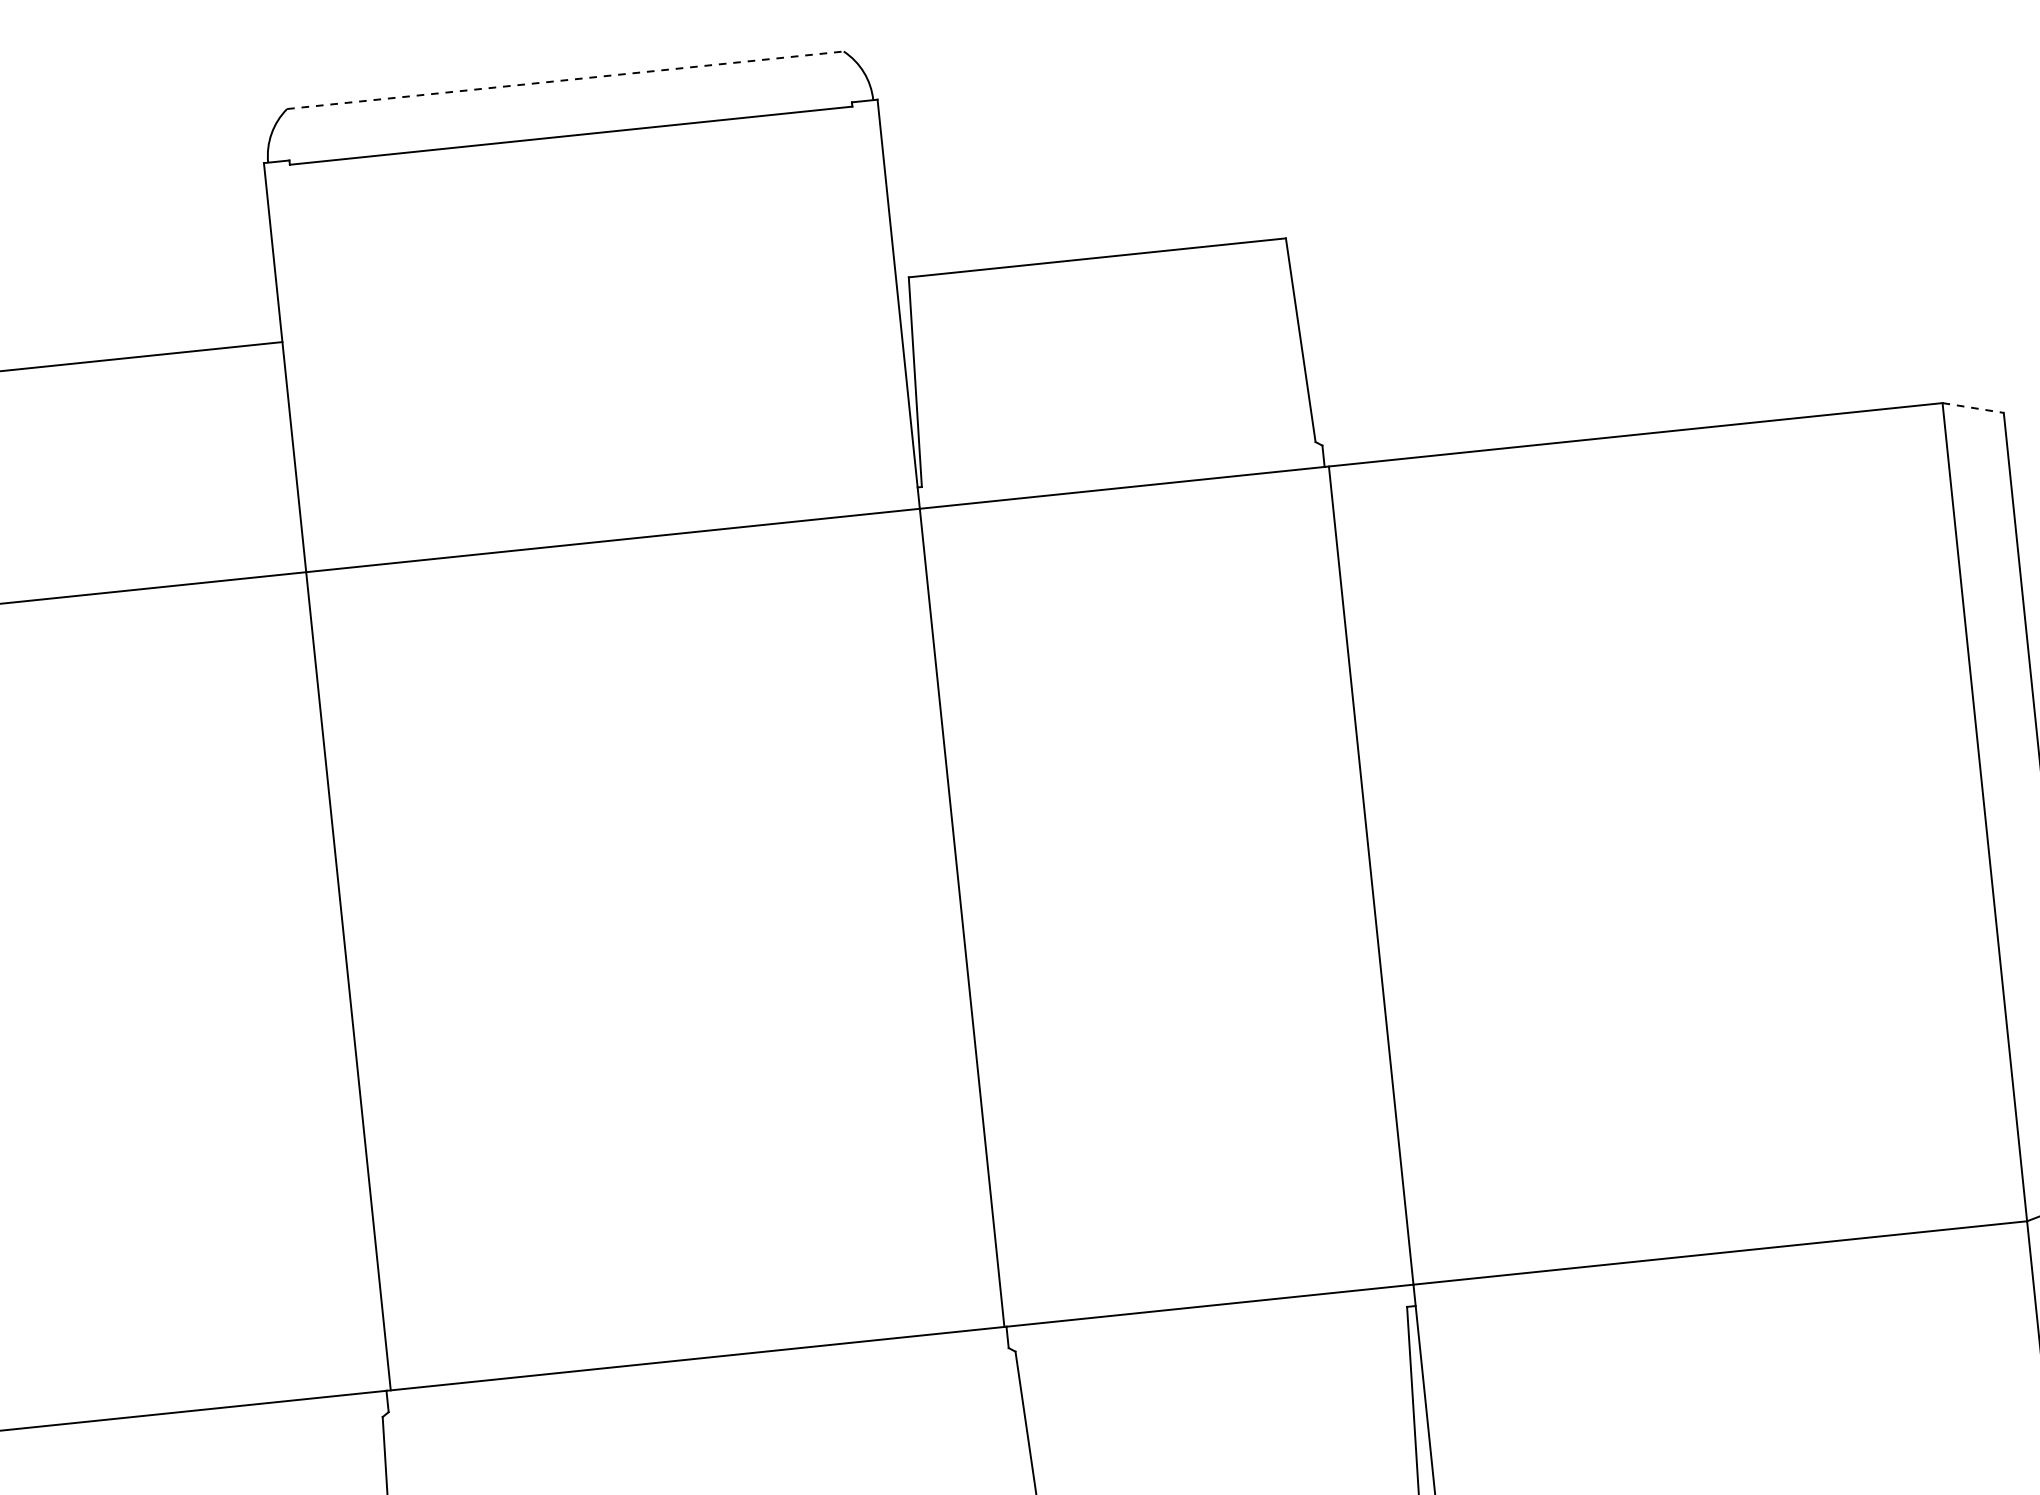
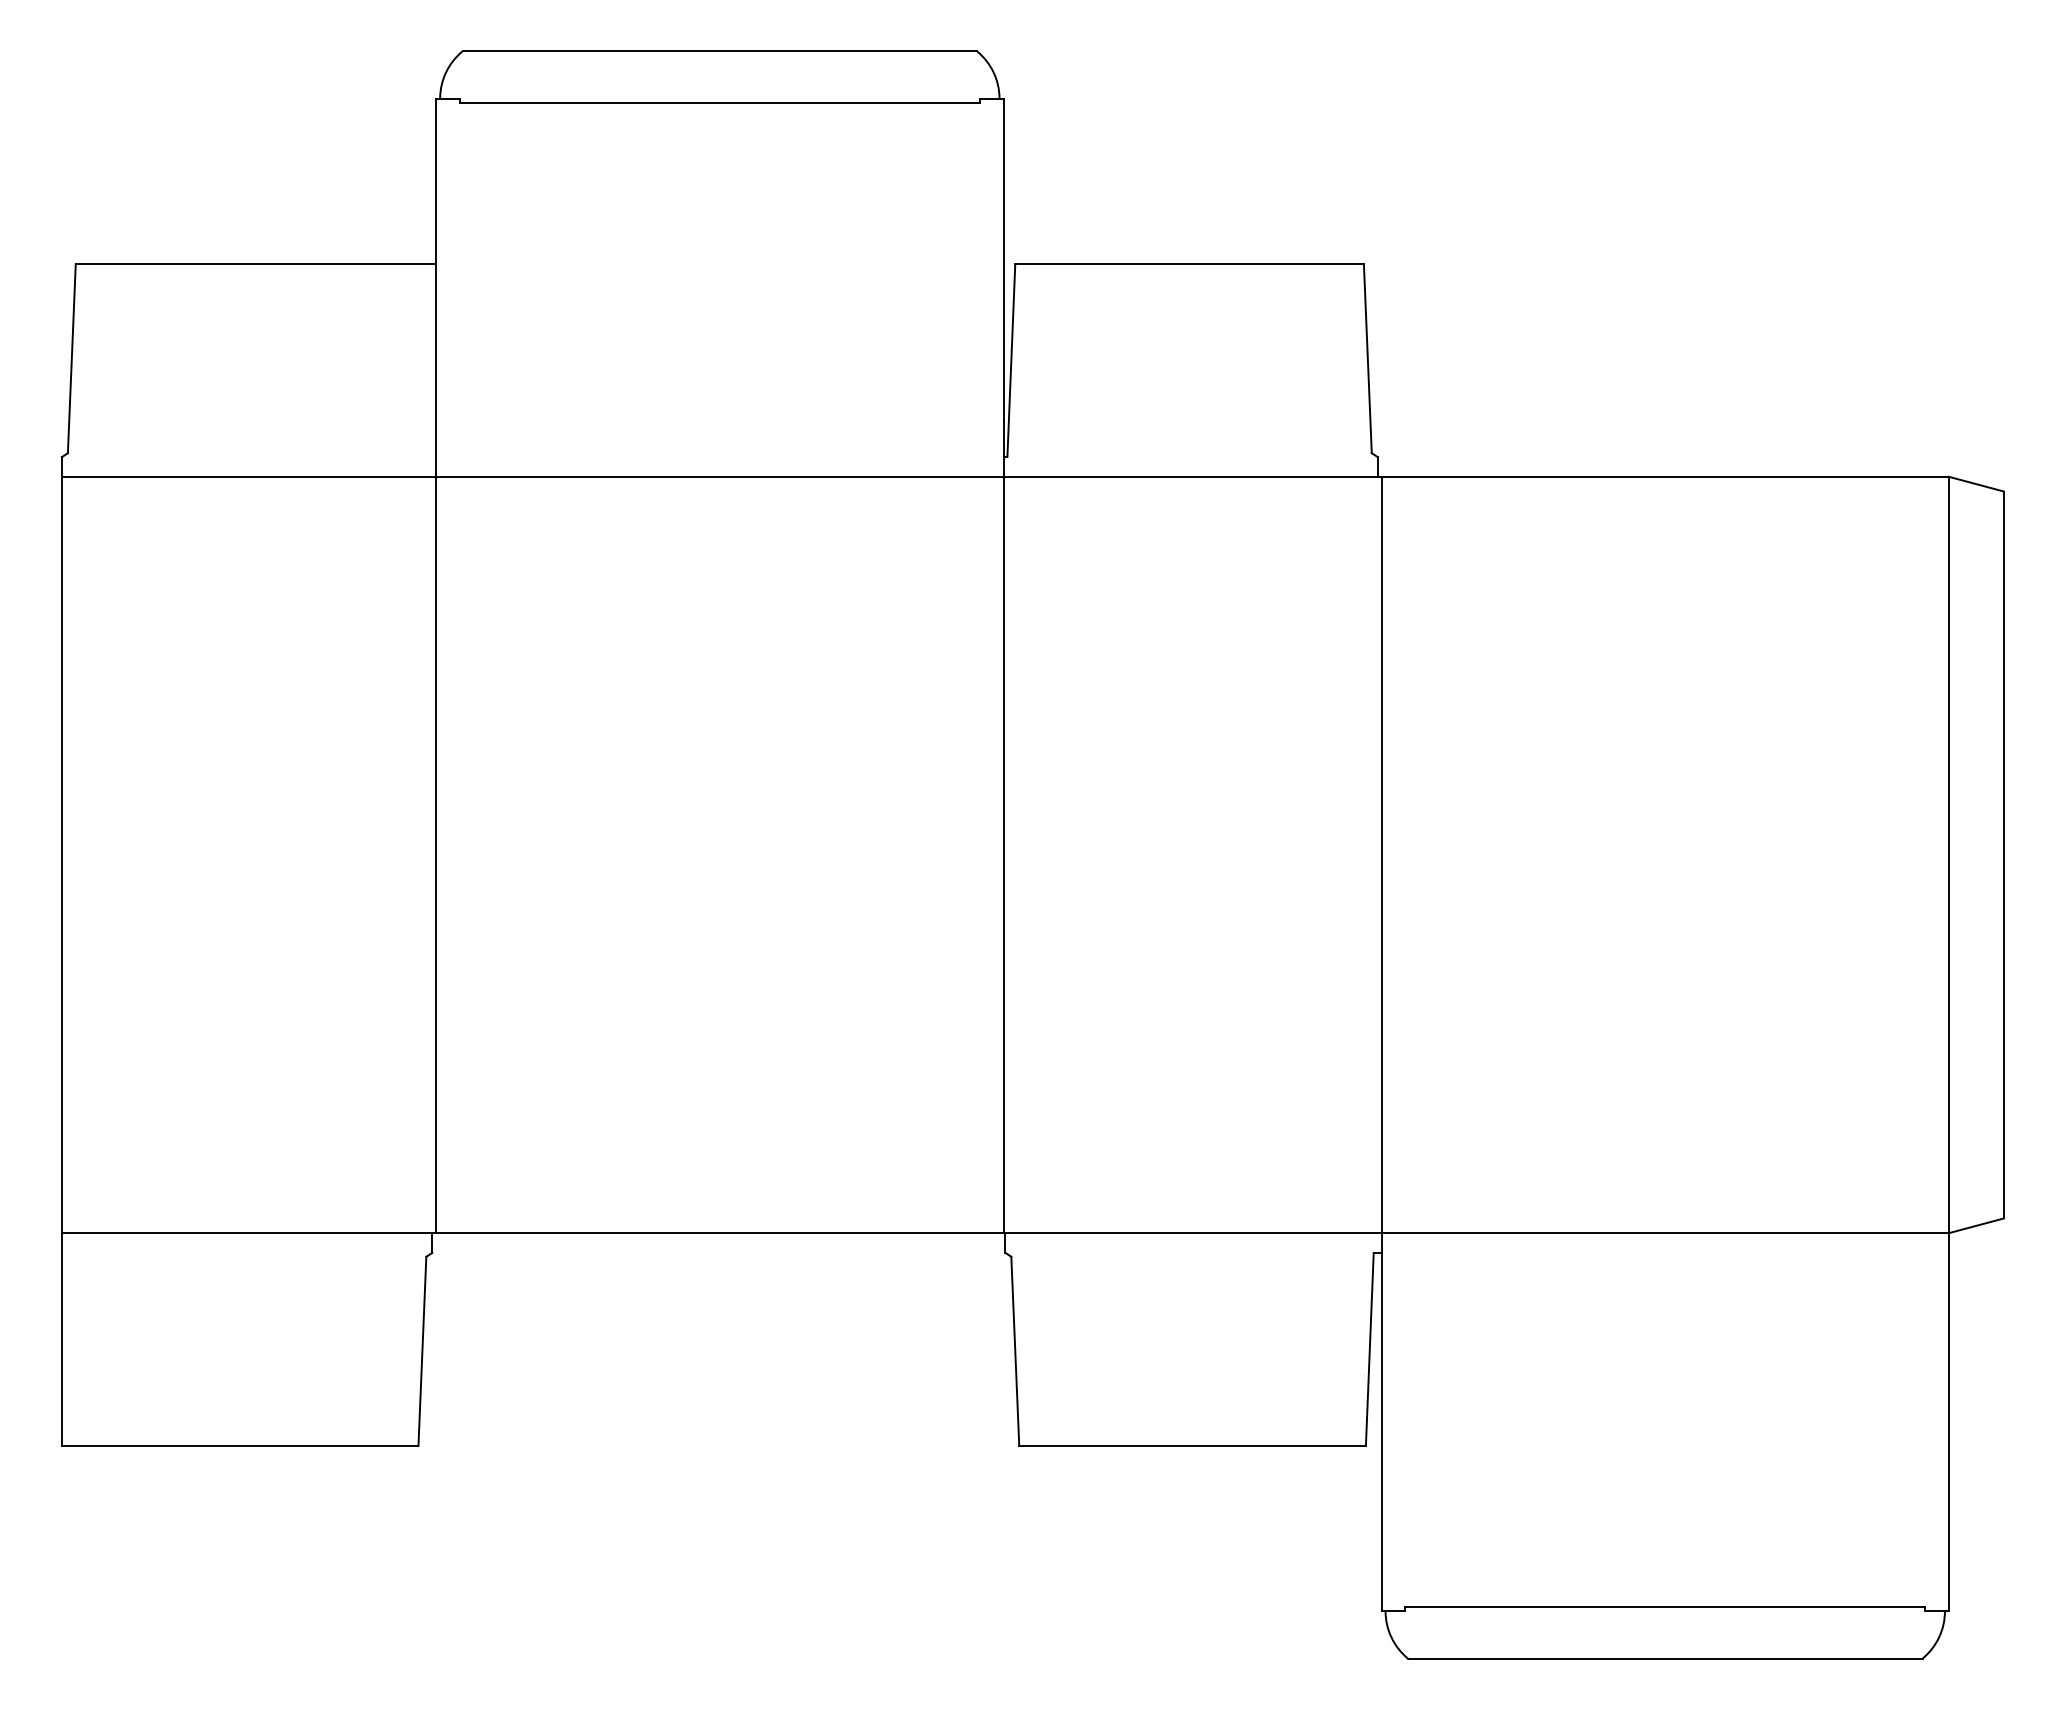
line: (566, 80) -> (720, 51), dashed -> solid
line: (1973, 408) -> (1976, 484), dashed -> solid

